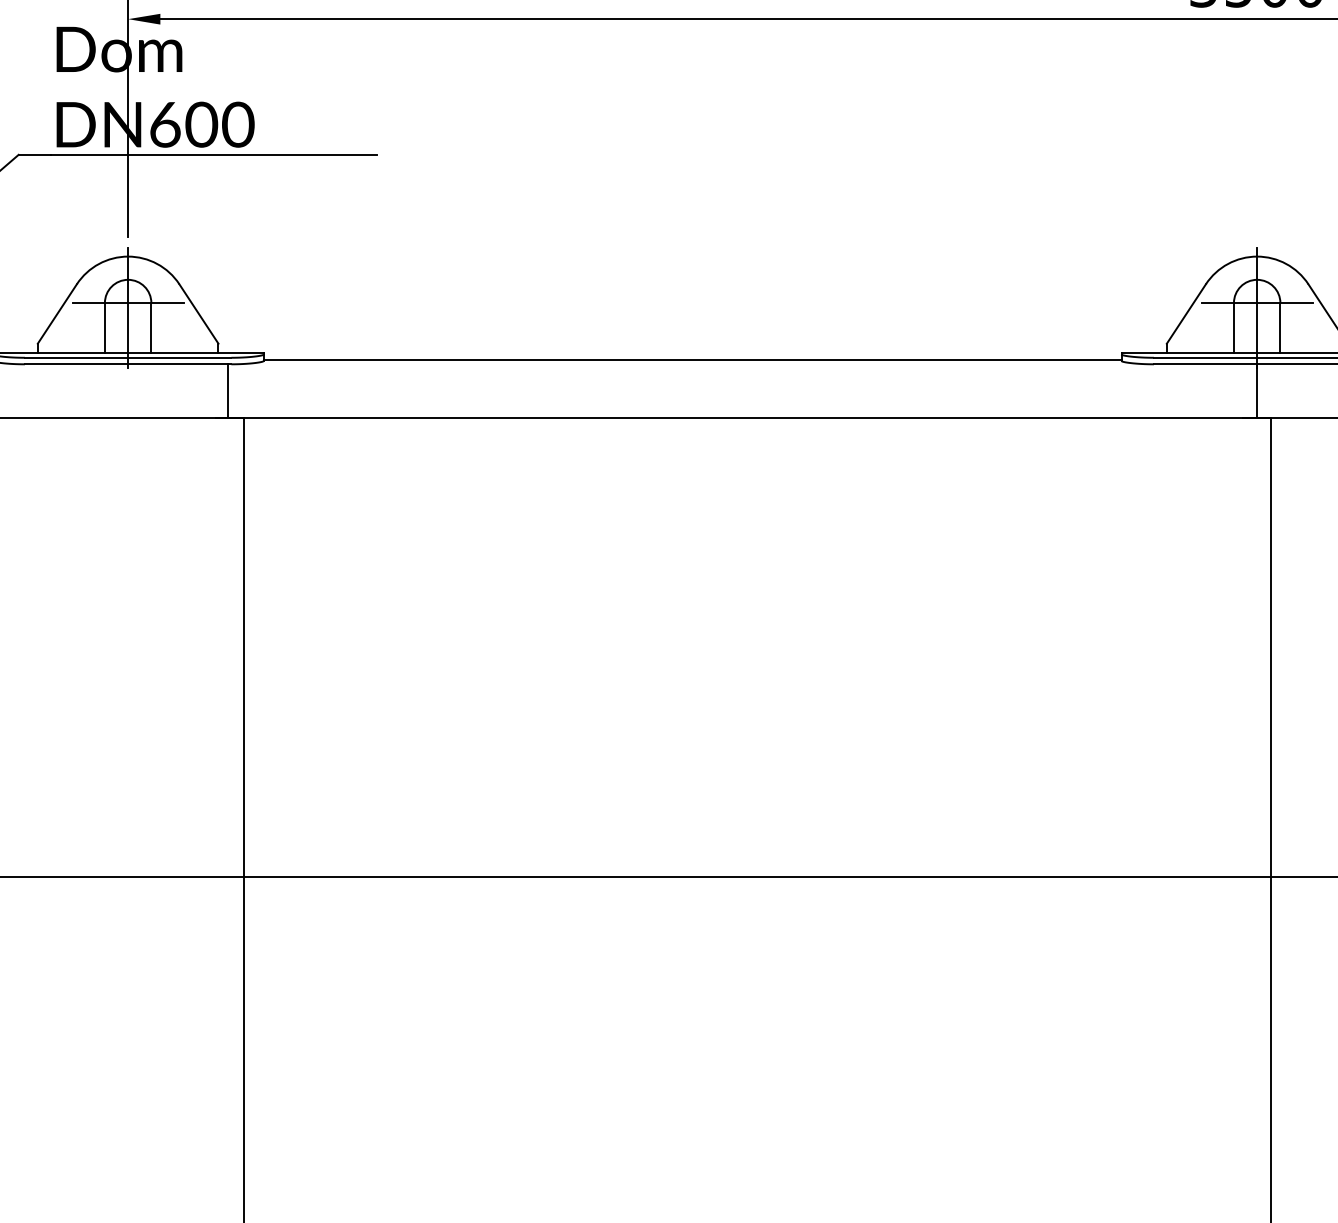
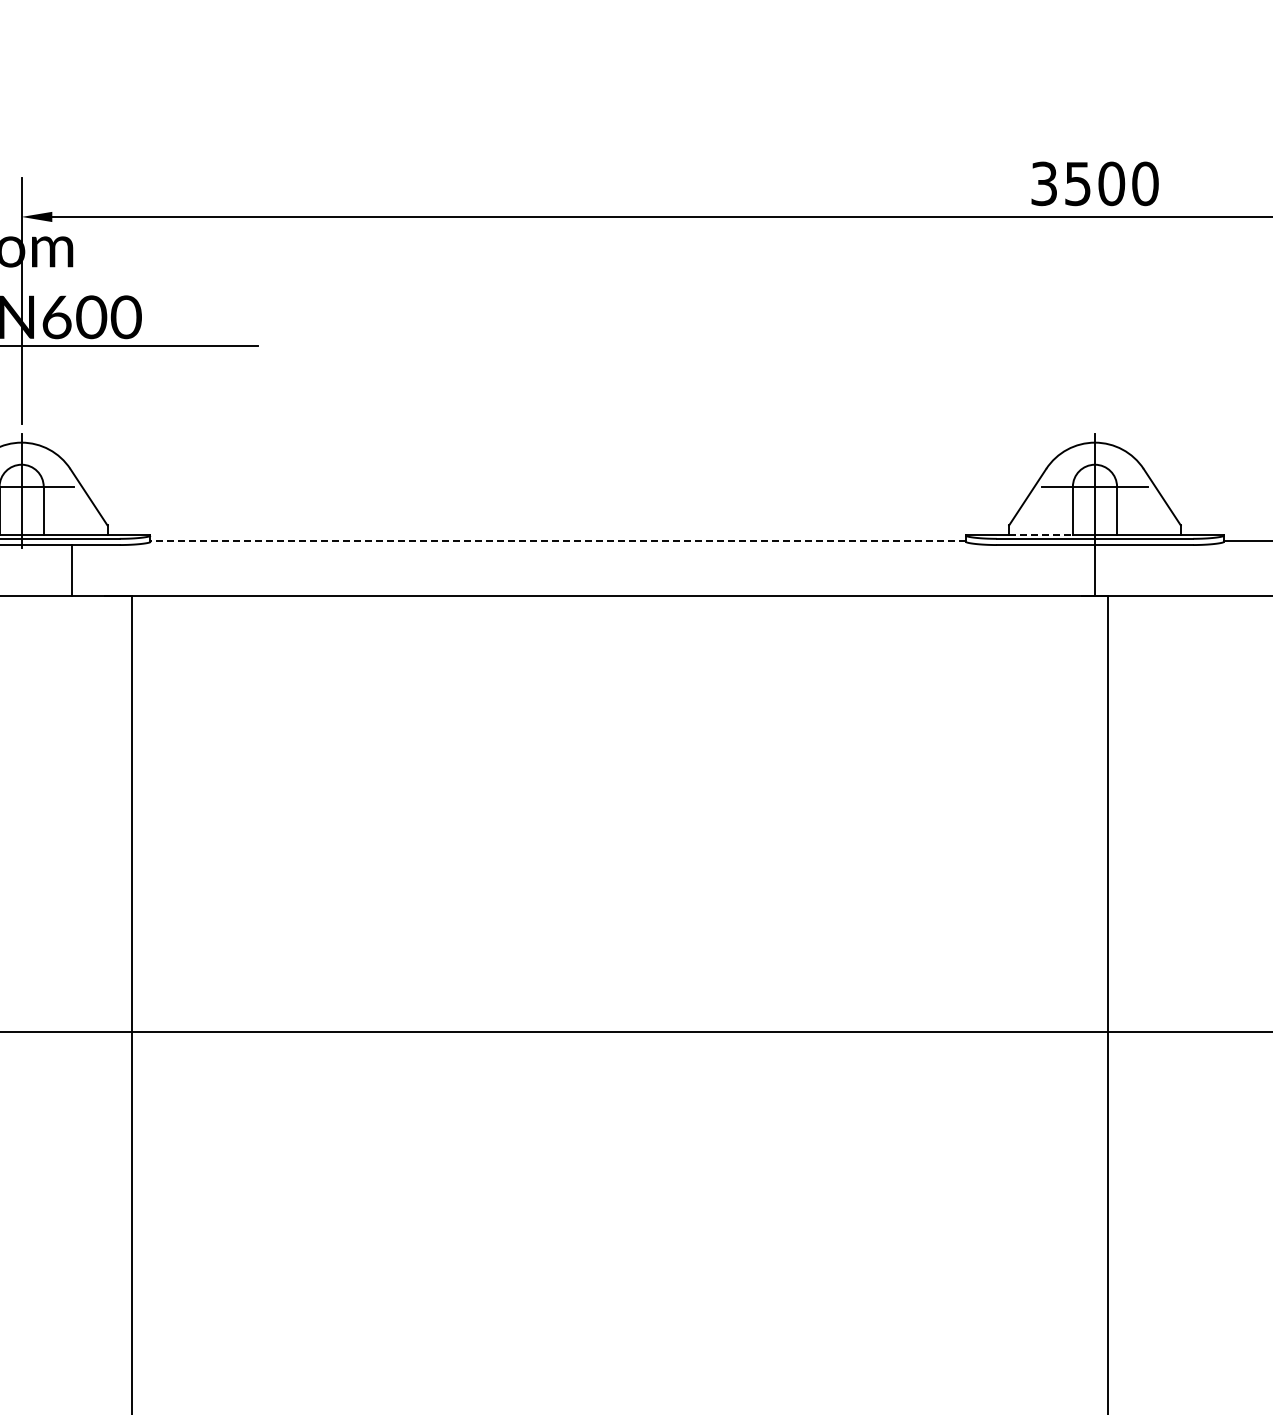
line: (1200, 353) -> (1041, 534), solid -> dashed
line: (692, 359) -> (558, 540), solid -> dashed
line: (227, 391) -> (71, 570), moved

